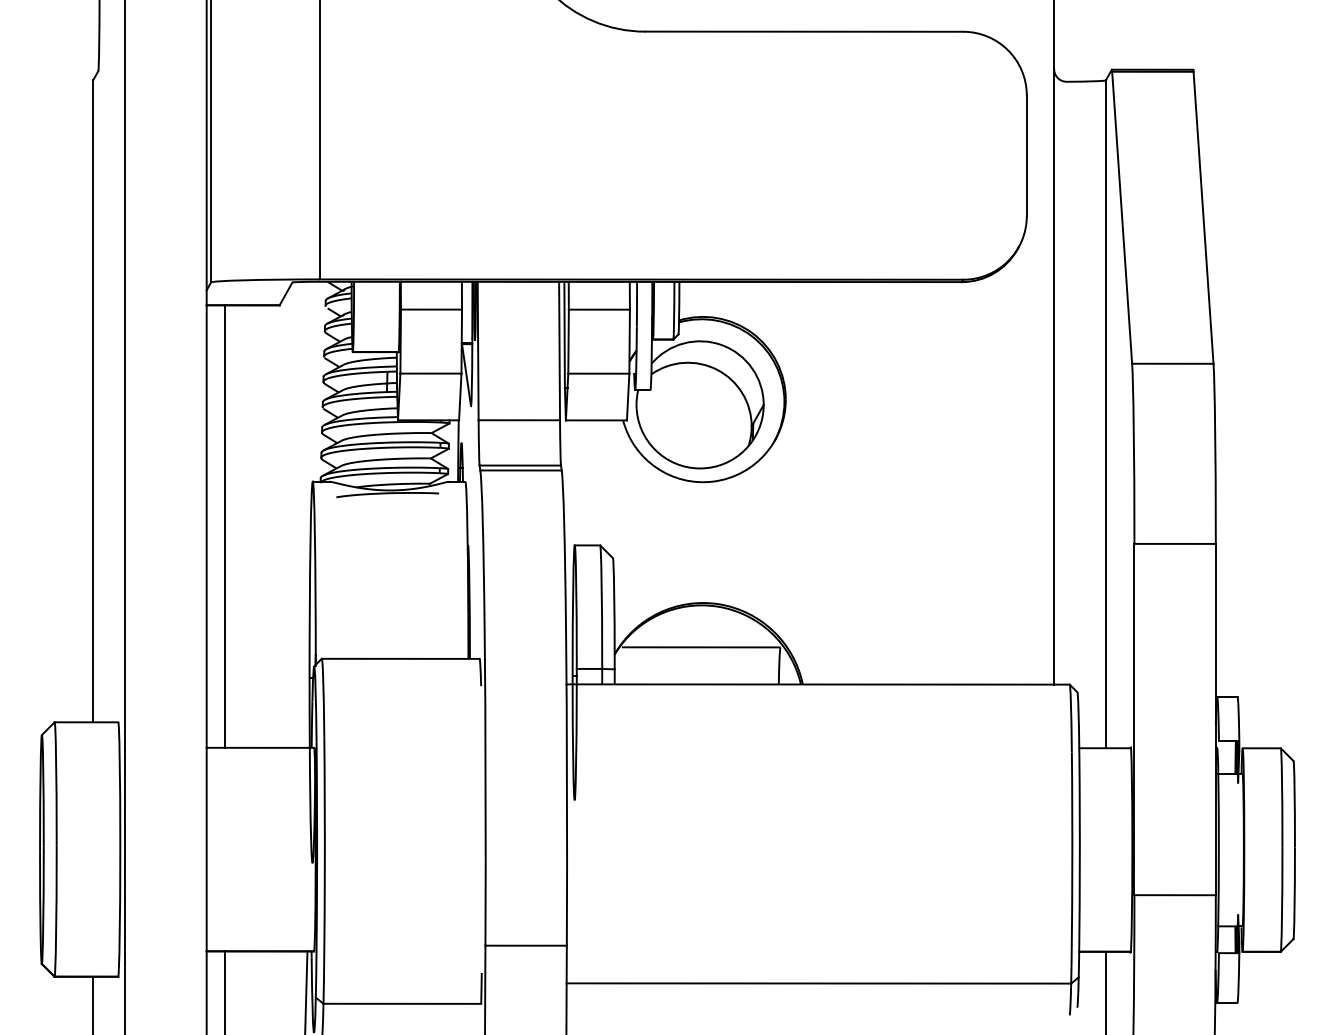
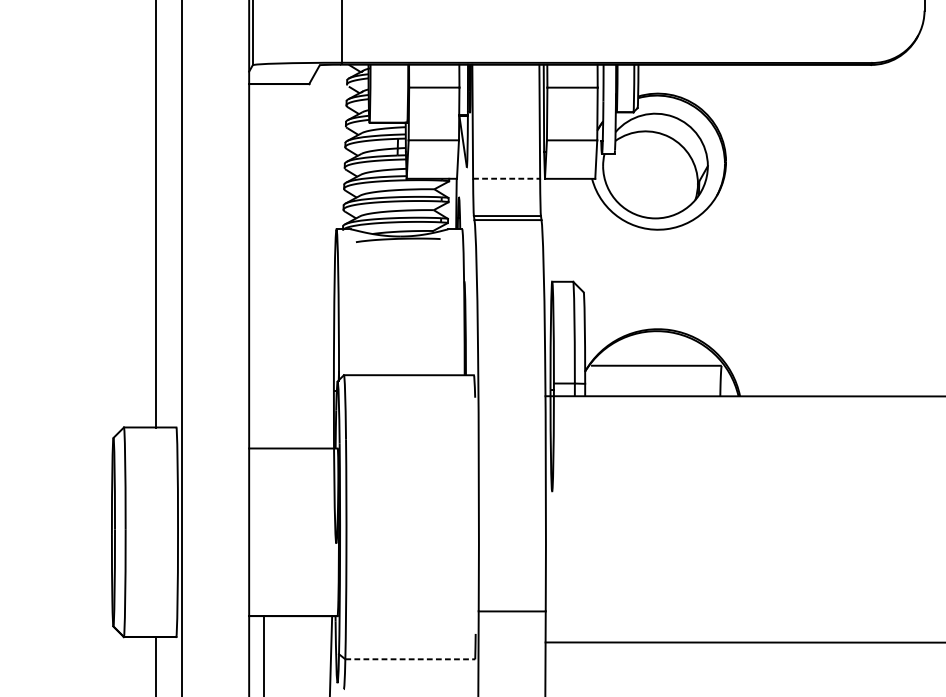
line: (519, 420) -> (506, 178), solid -> dashed
line: (224, 526) -> (263, 266), removed
line: (402, 1003) -> (410, 659), solid -> dashed

